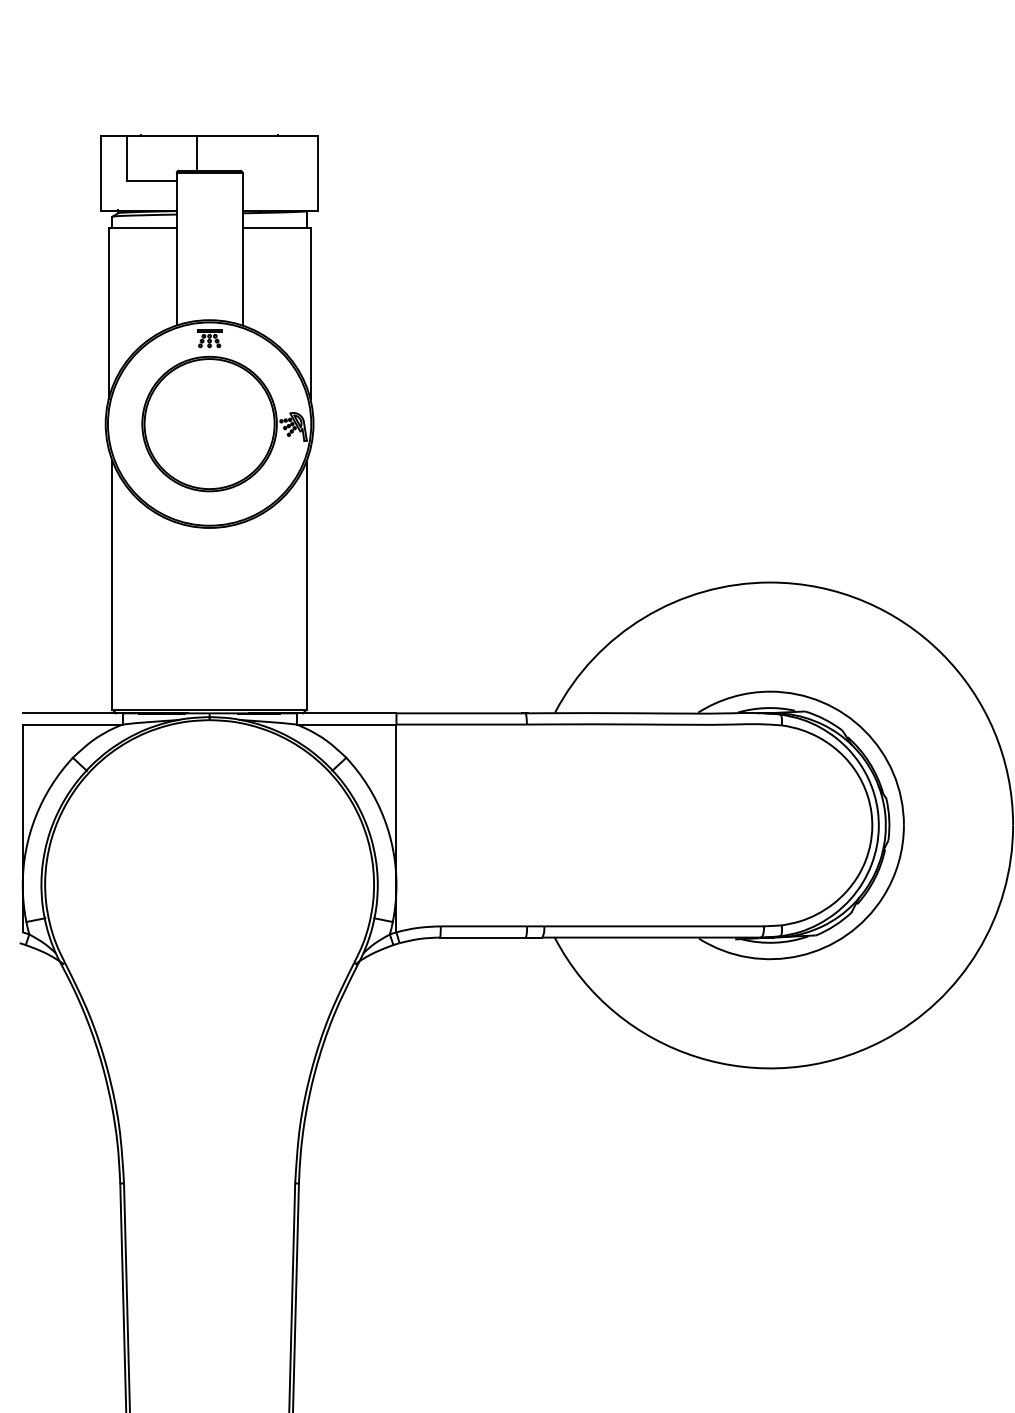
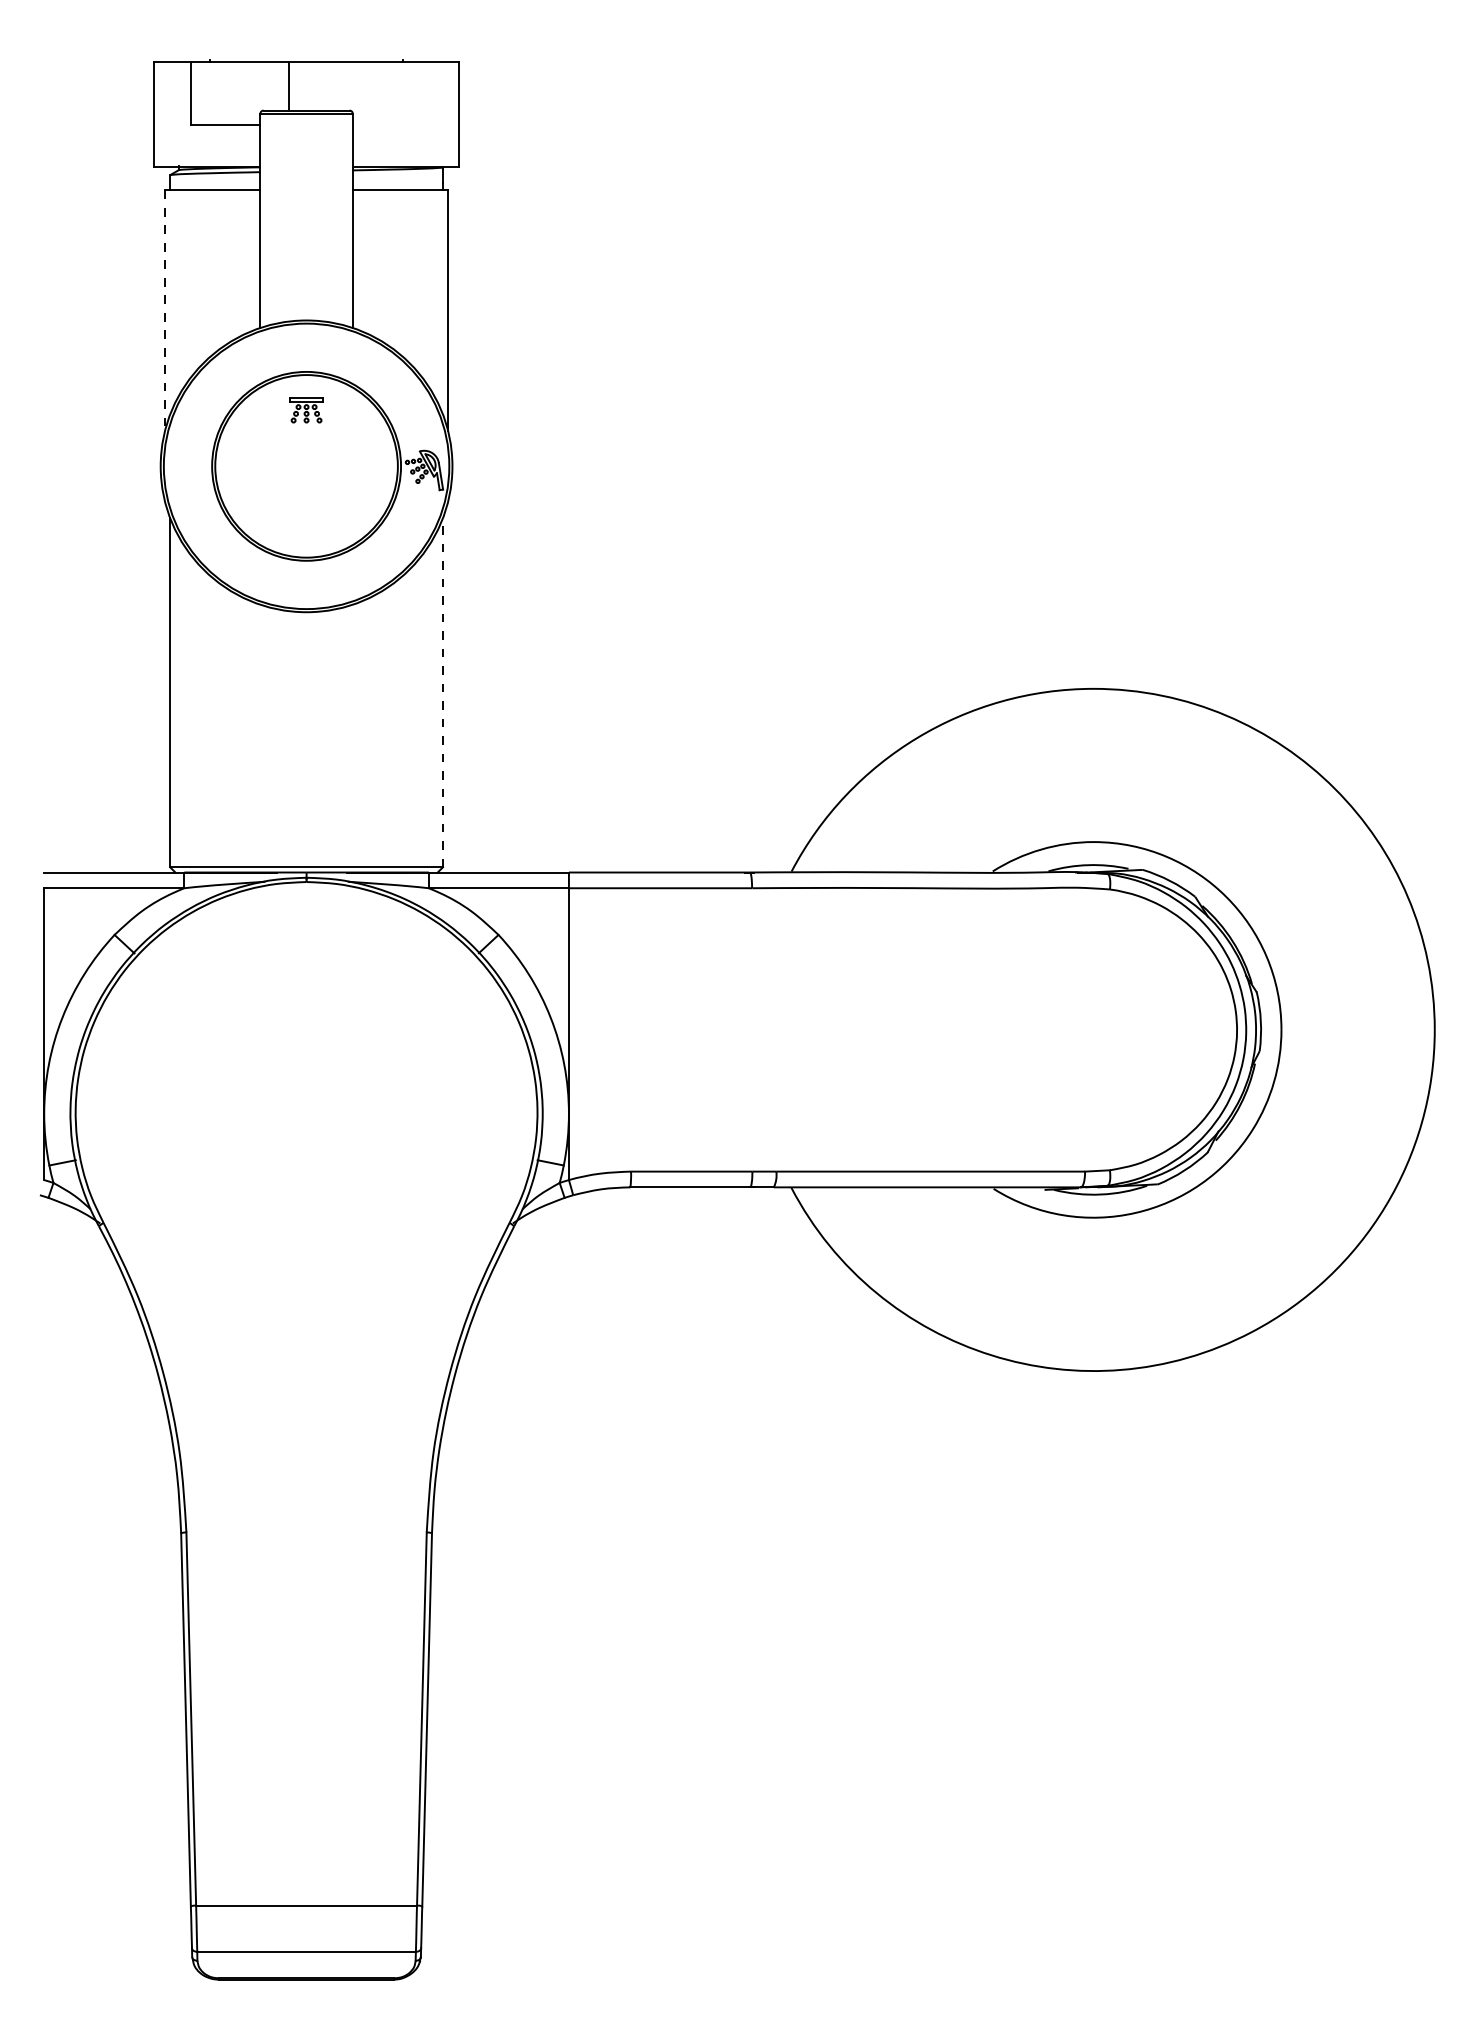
line: (108, 313) -> (164, 311), solid -> dashed
part: (209, 338) -> (306, 410), moved
line: (307, 585) -> (443, 692), solid -> dashed

